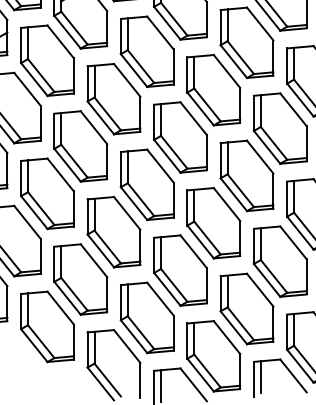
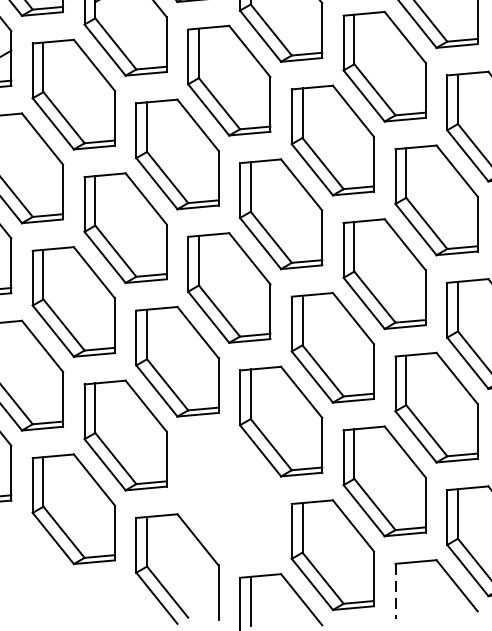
part: (146, 317) -> (228, 494), removed
line: (260, 377) -> (405, 588), removed
line: (253, 379) -> (394, 591), solid -> dashed

